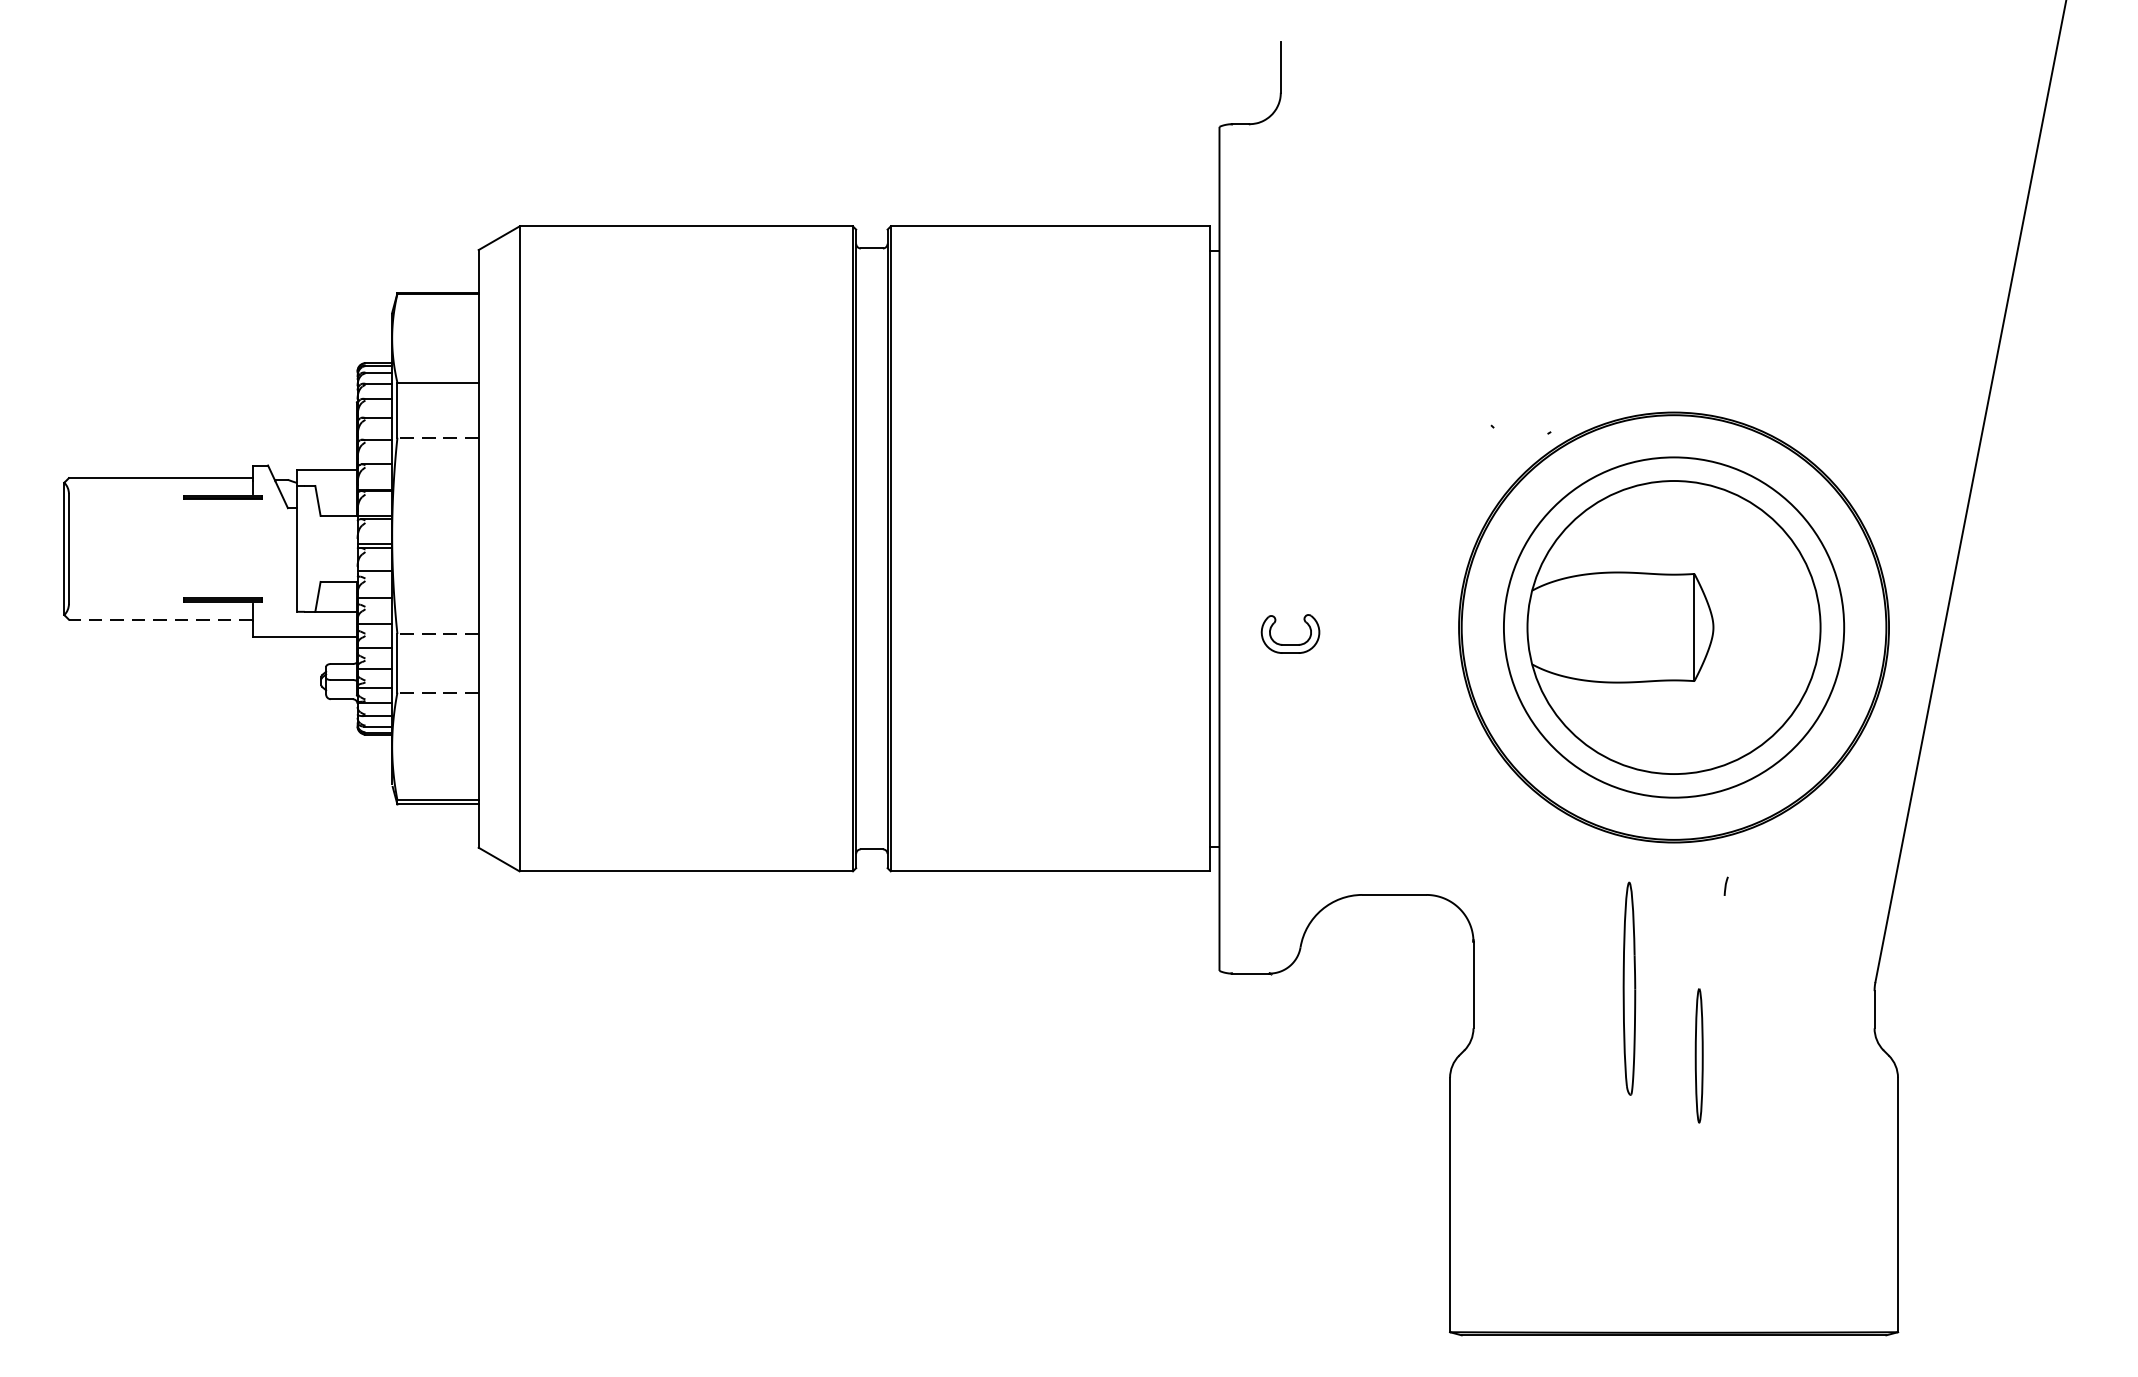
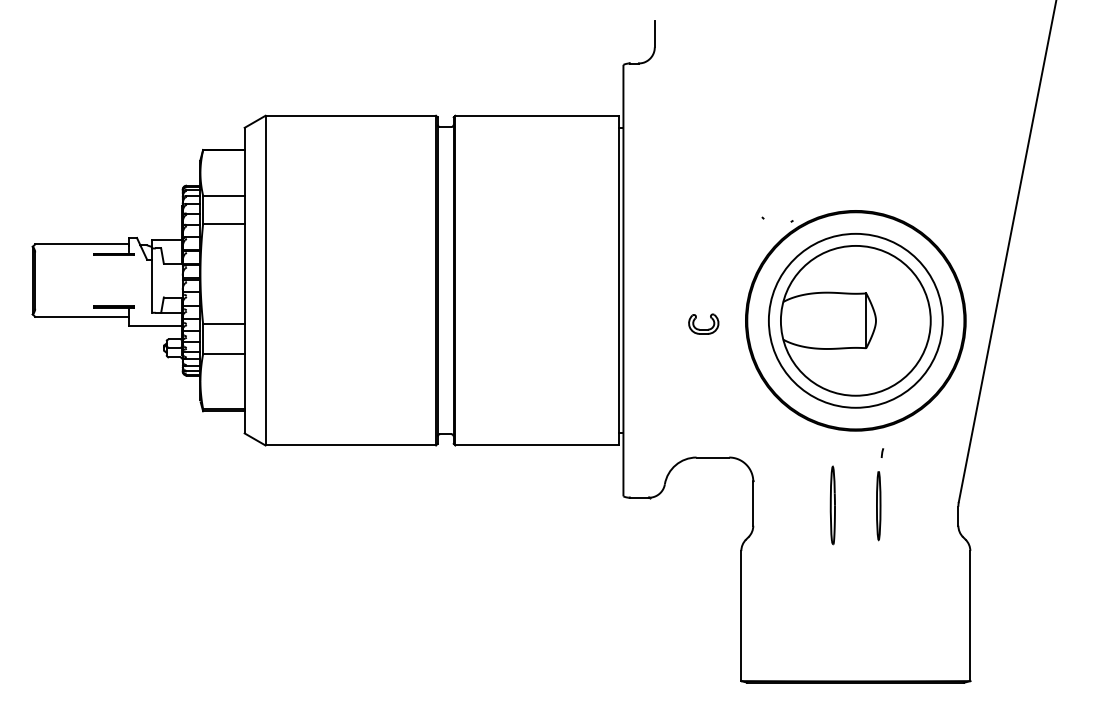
line: (437, 437) -> (223, 223), dashed -> solid
line: (159, 619) -> (81, 316), dashed -> solid
part: (1290, 632) -> (703, 323), moved
line: (437, 634) -> (223, 324), dashed -> solid
line: (437, 693) -> (223, 354), dashed -> solid
part: (1628, 988) -> (832, 505), size x0.71
part: (1698, 1057) -> (878, 506), moved

